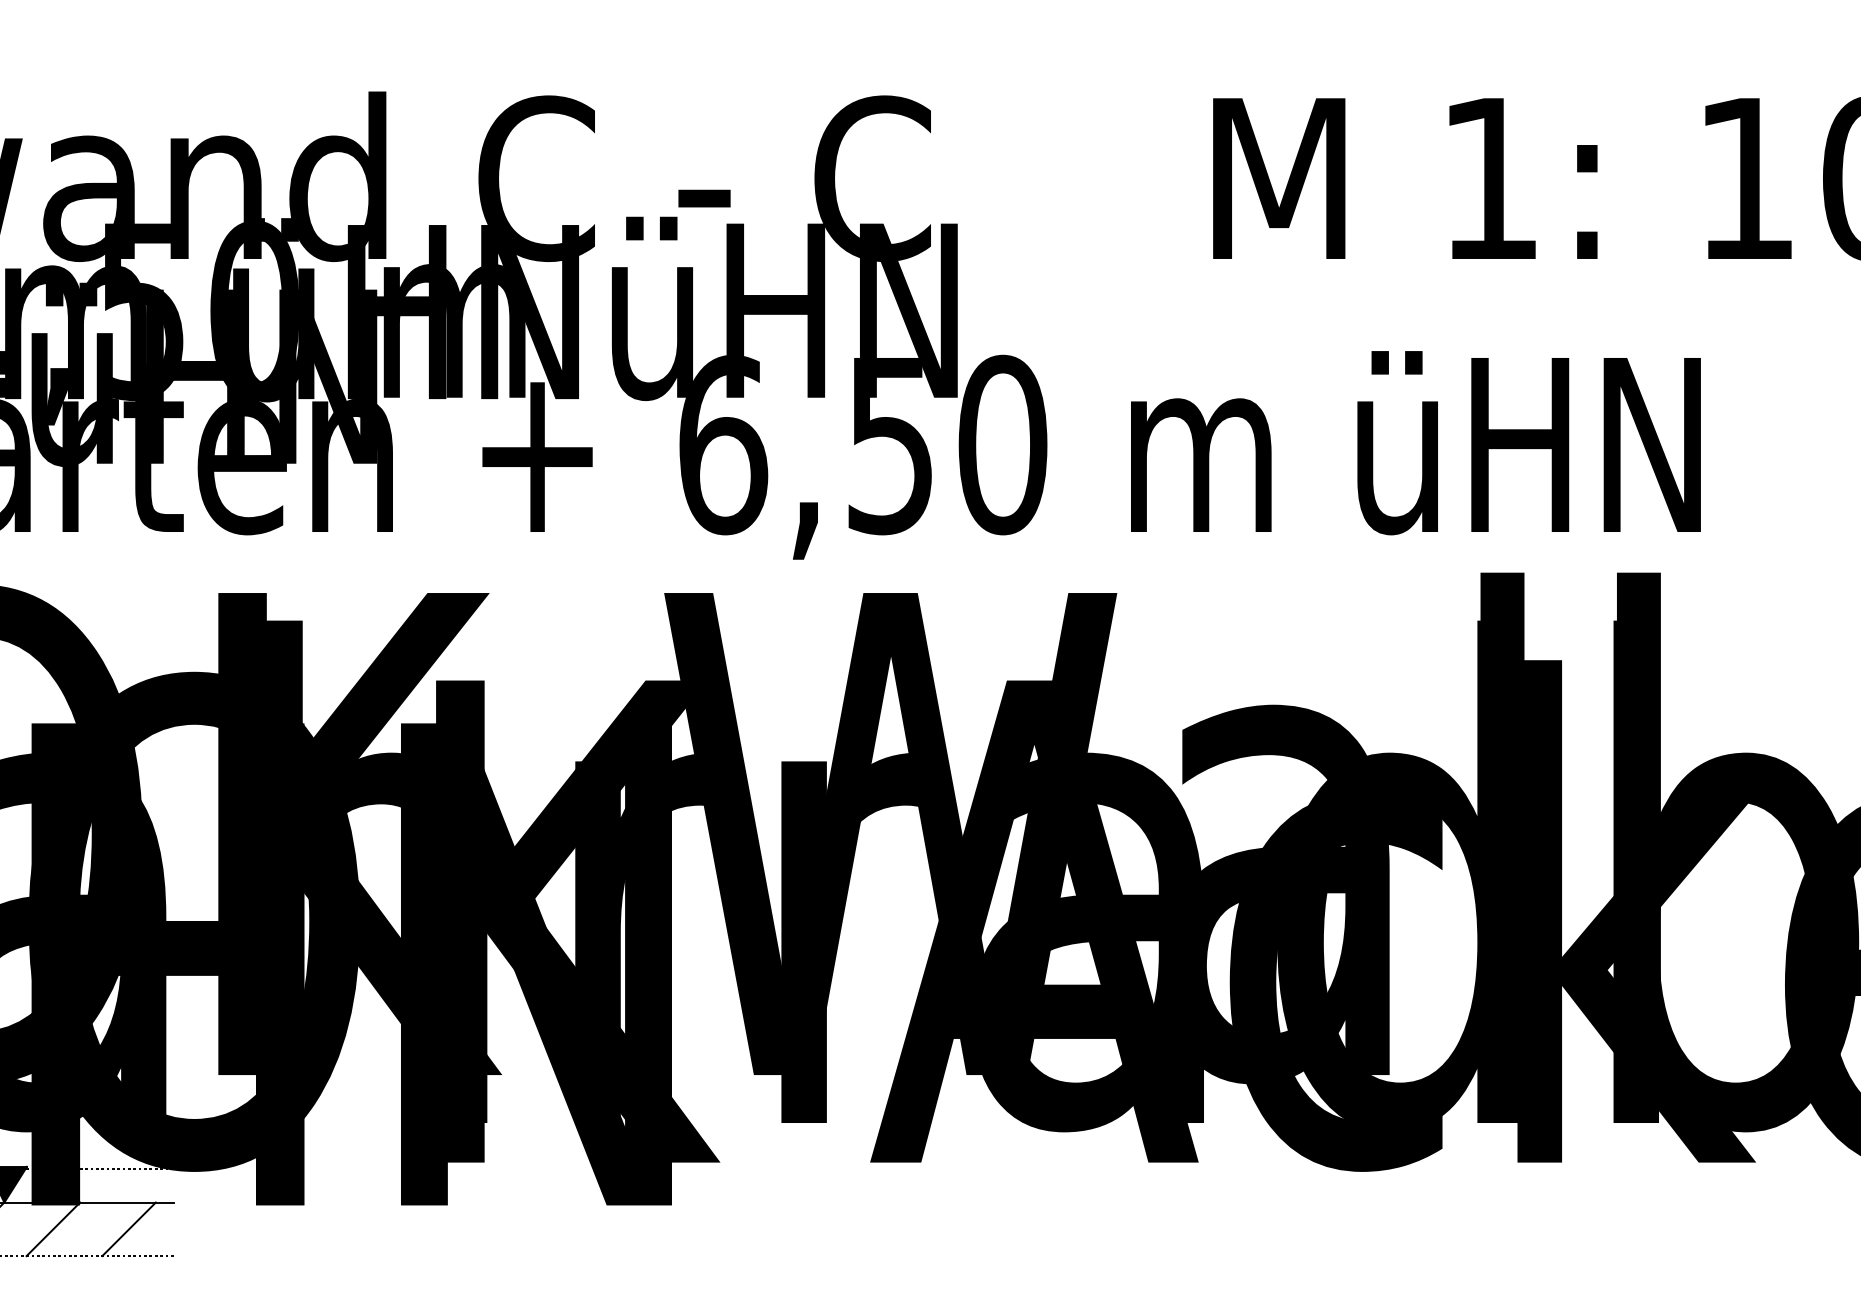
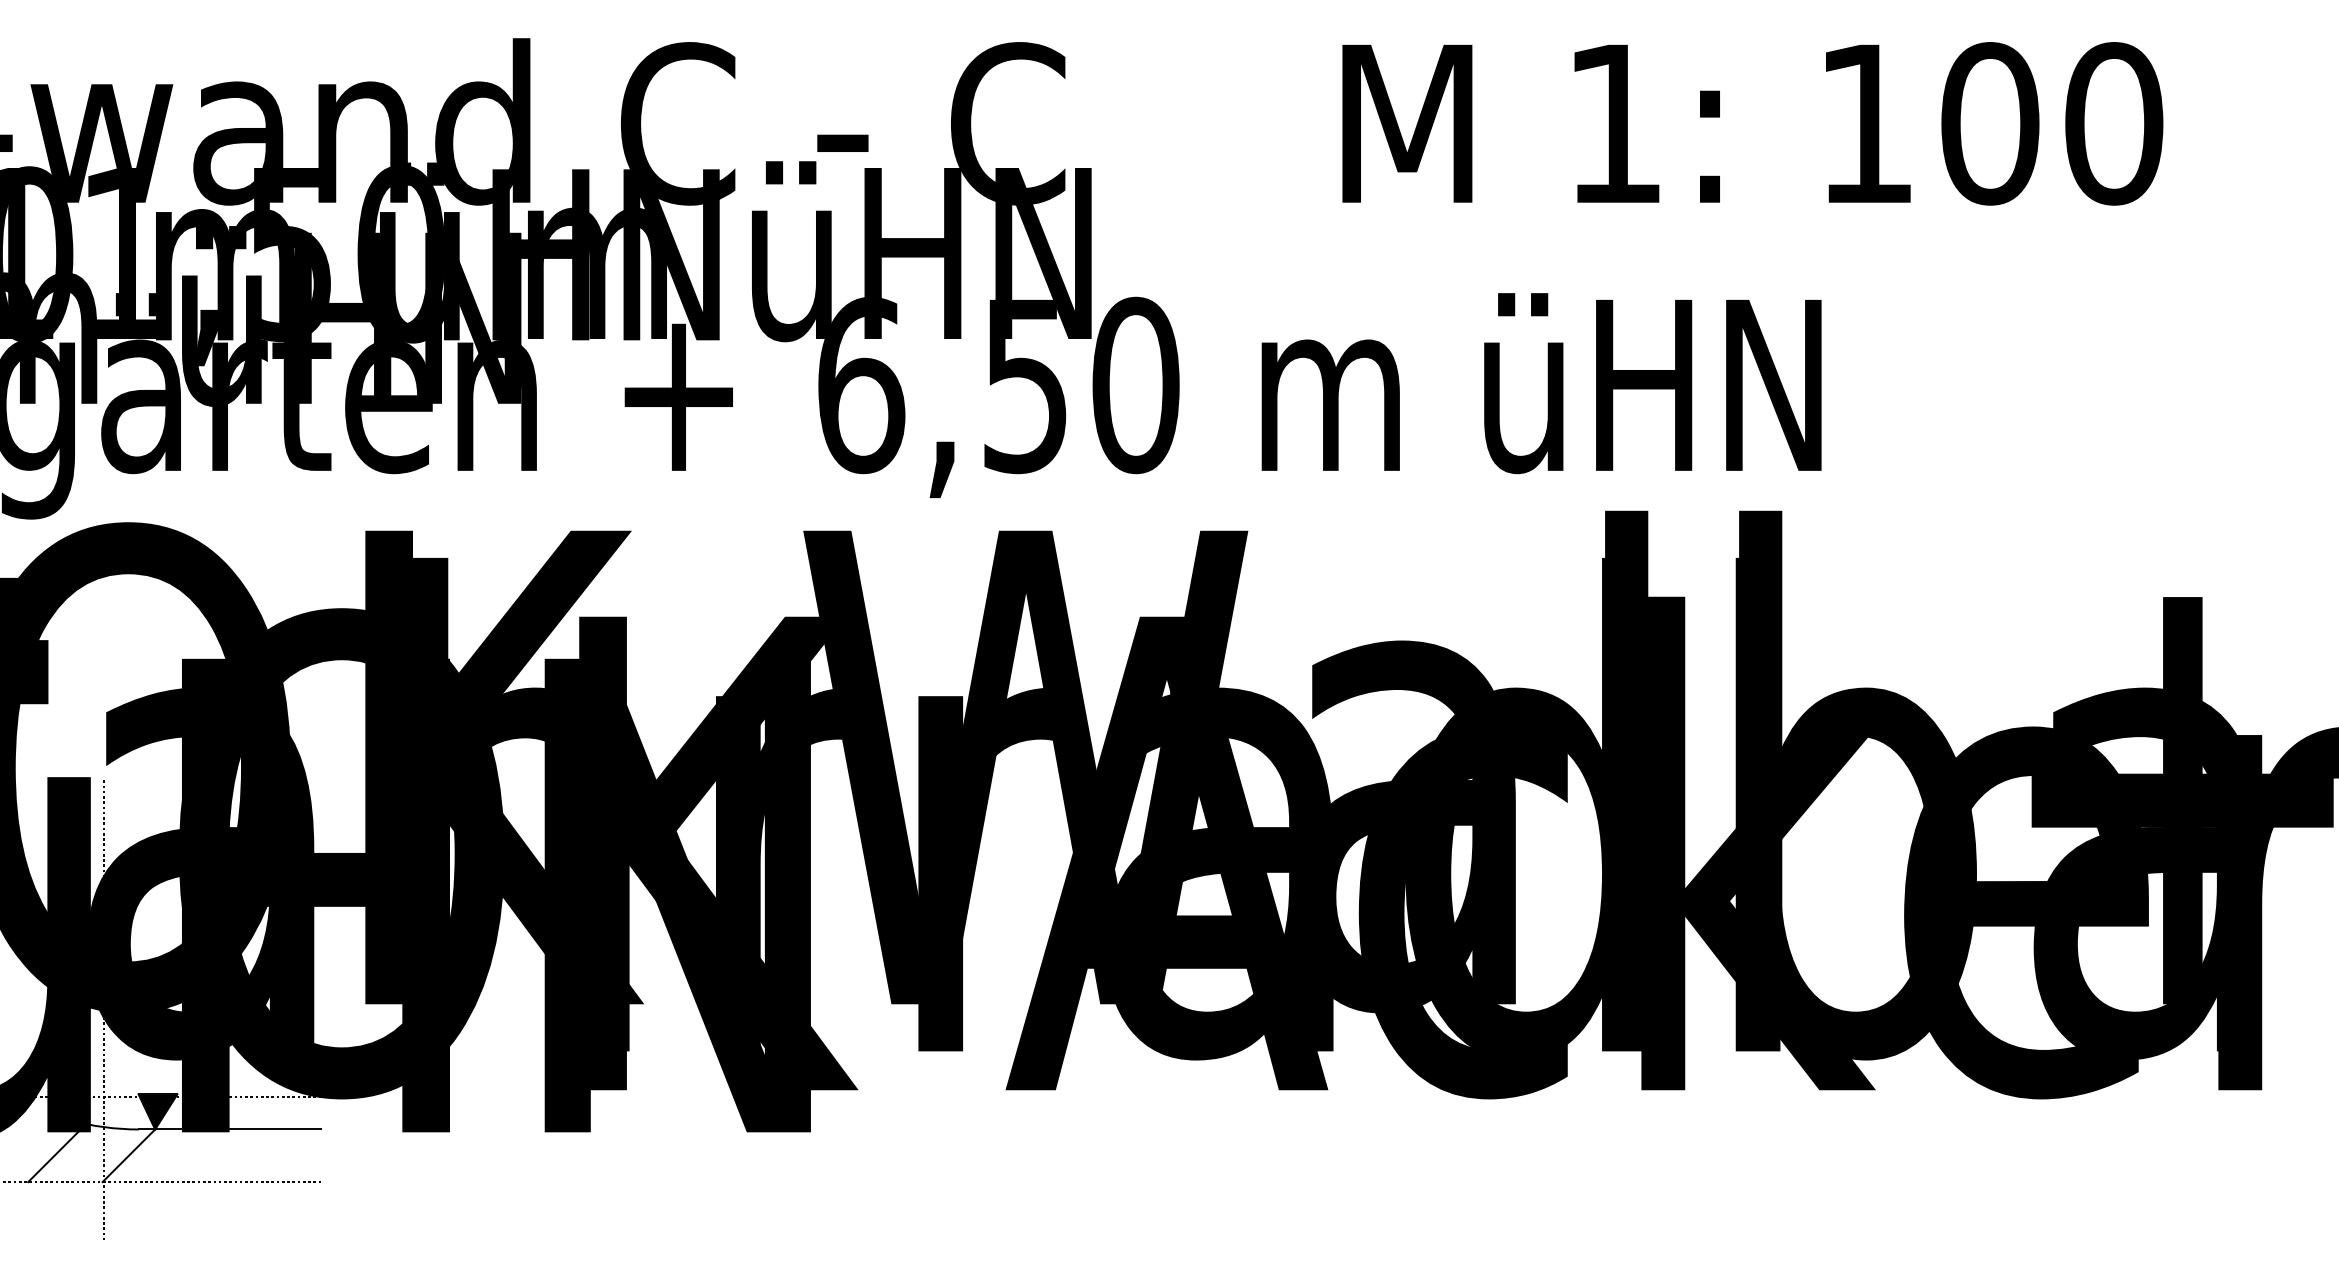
line: (53, 1229) -> (203, 1155), removed
line: (128, 1229) -> (277, 1155), removed

